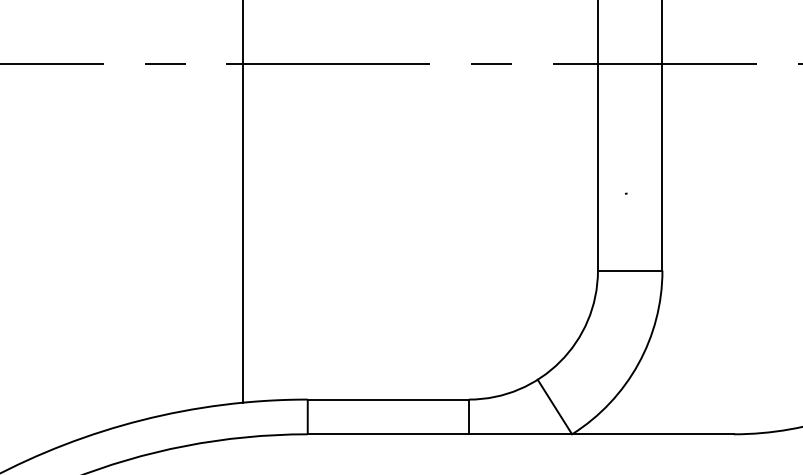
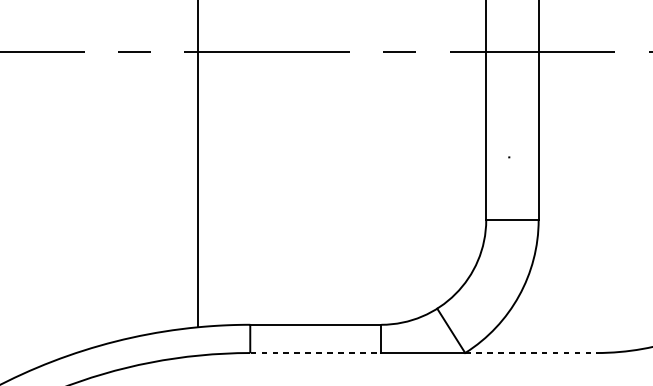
line: (389, 434) -> (316, 353), solid -> dashed
line: (652, 434) -> (530, 353), solid -> dashed

